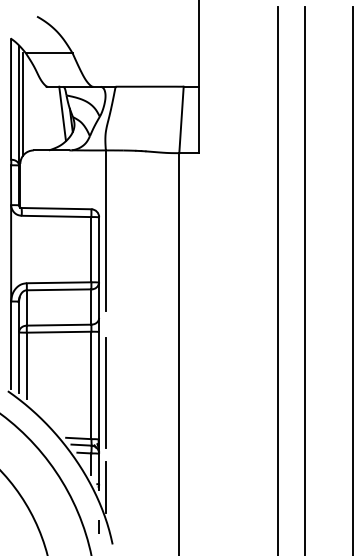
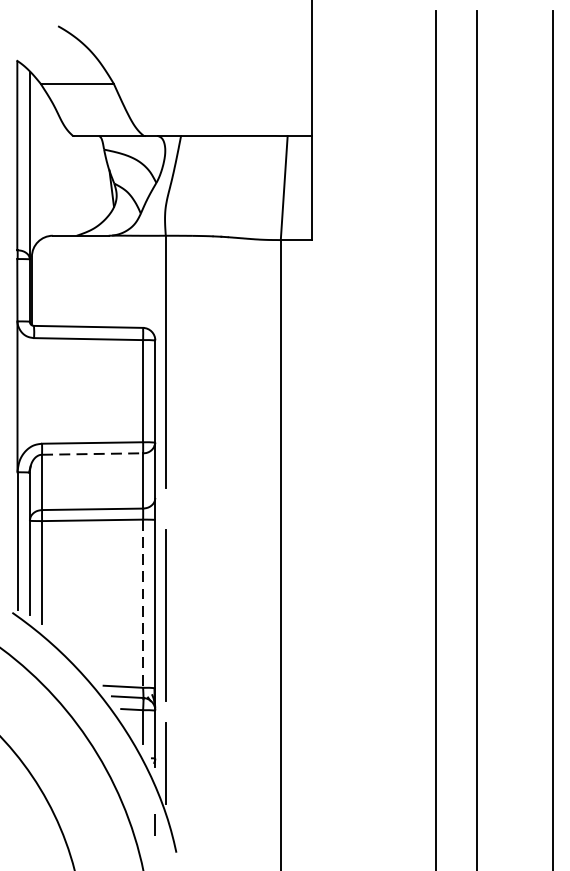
line: (22, 104) -> (35, 163), removed
line: (62, 113) -> (97, 177), removed
line: (59, 289) -> (93, 453), solid -> dashed
line: (91, 385) -> (143, 603), solid -> dashed

